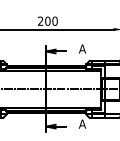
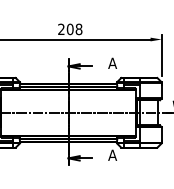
text: (54, 21) -> (78, 29), 200 -> 208

